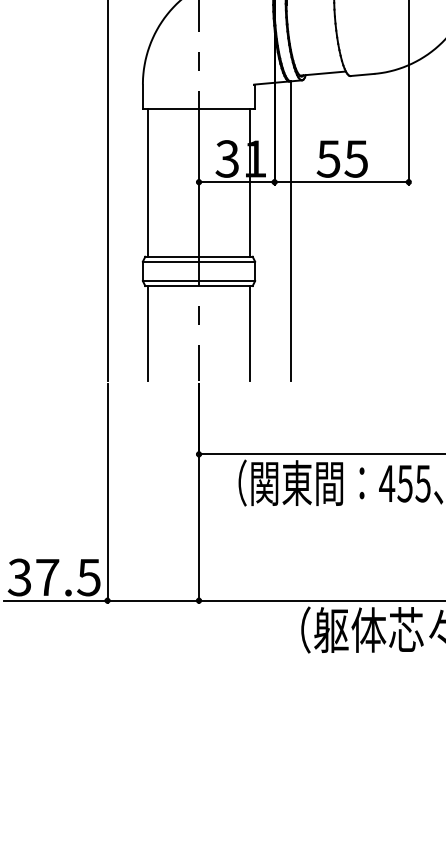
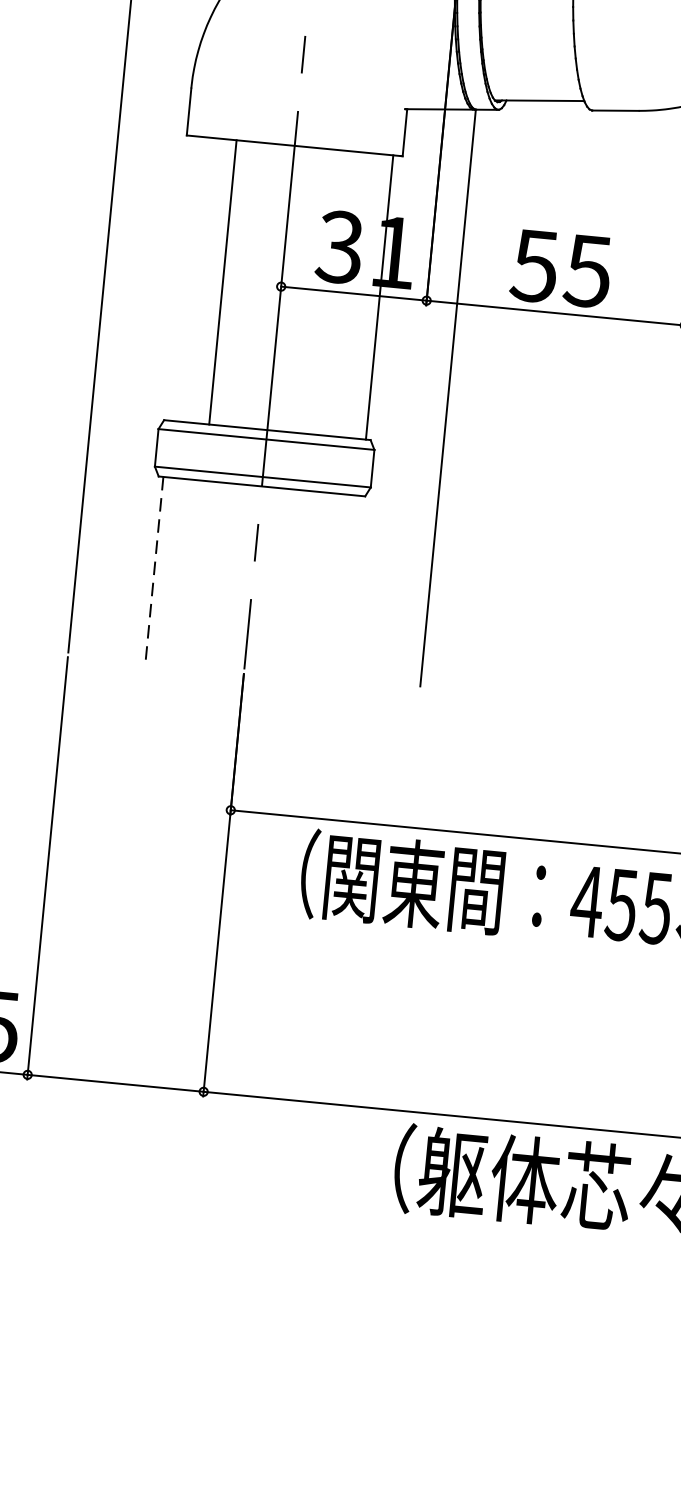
line: (147, 182) -> (222, 281), moved
line: (147, 333) -> (154, 568), solid -> dashed
line: (250, 333) -> (352, 587), removed

